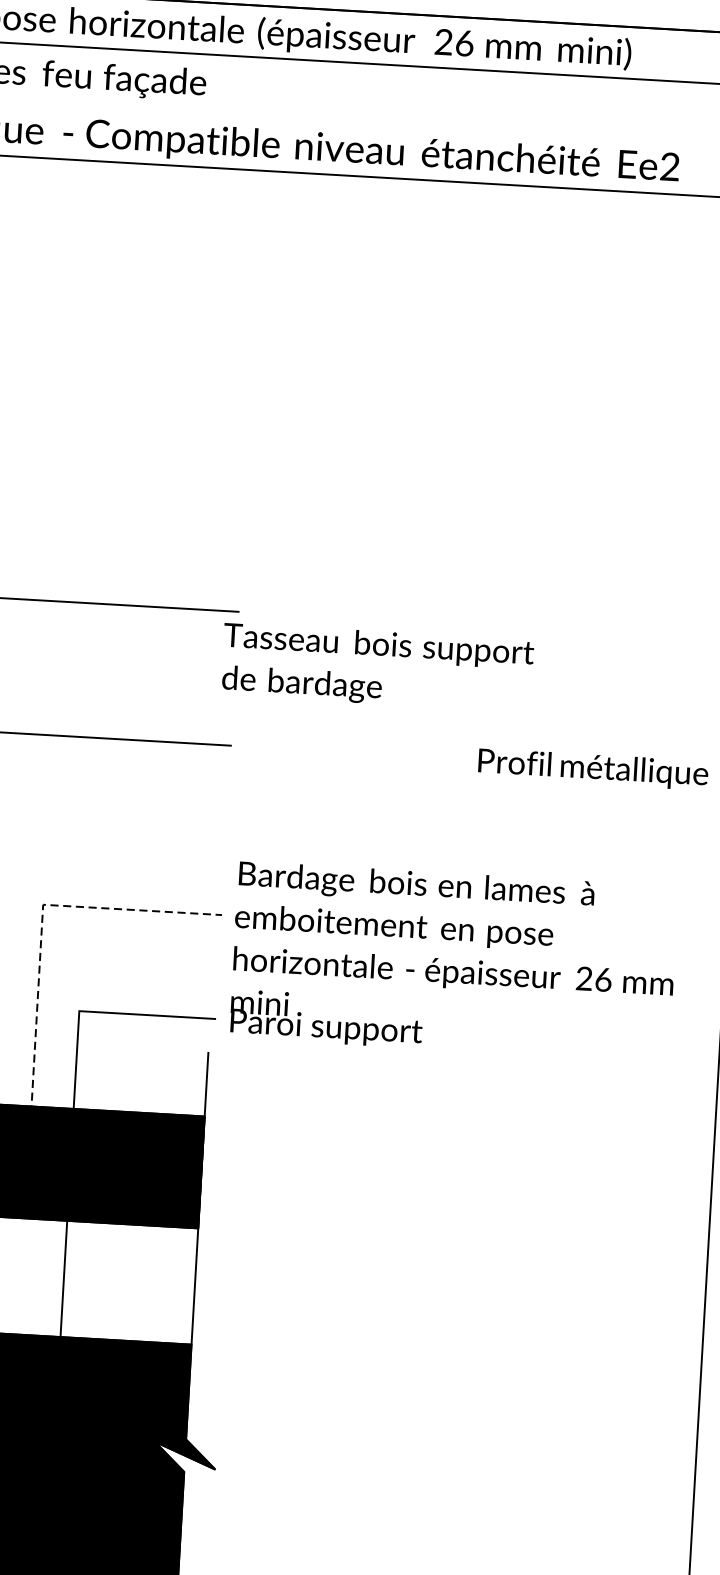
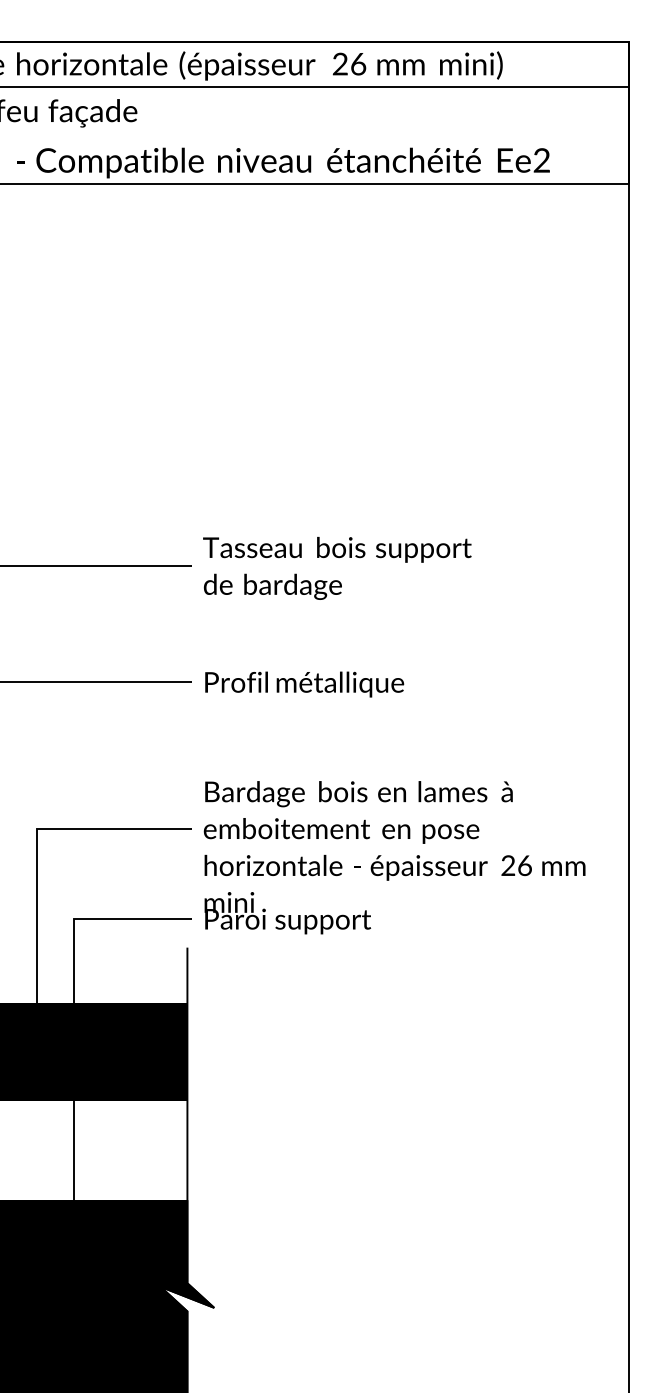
text: (377, 667) -> (337, 568), moved
text: (593, 769) -> (304, 684), moved
line: (40, 950) -> (37, 868), dashed -> solid

